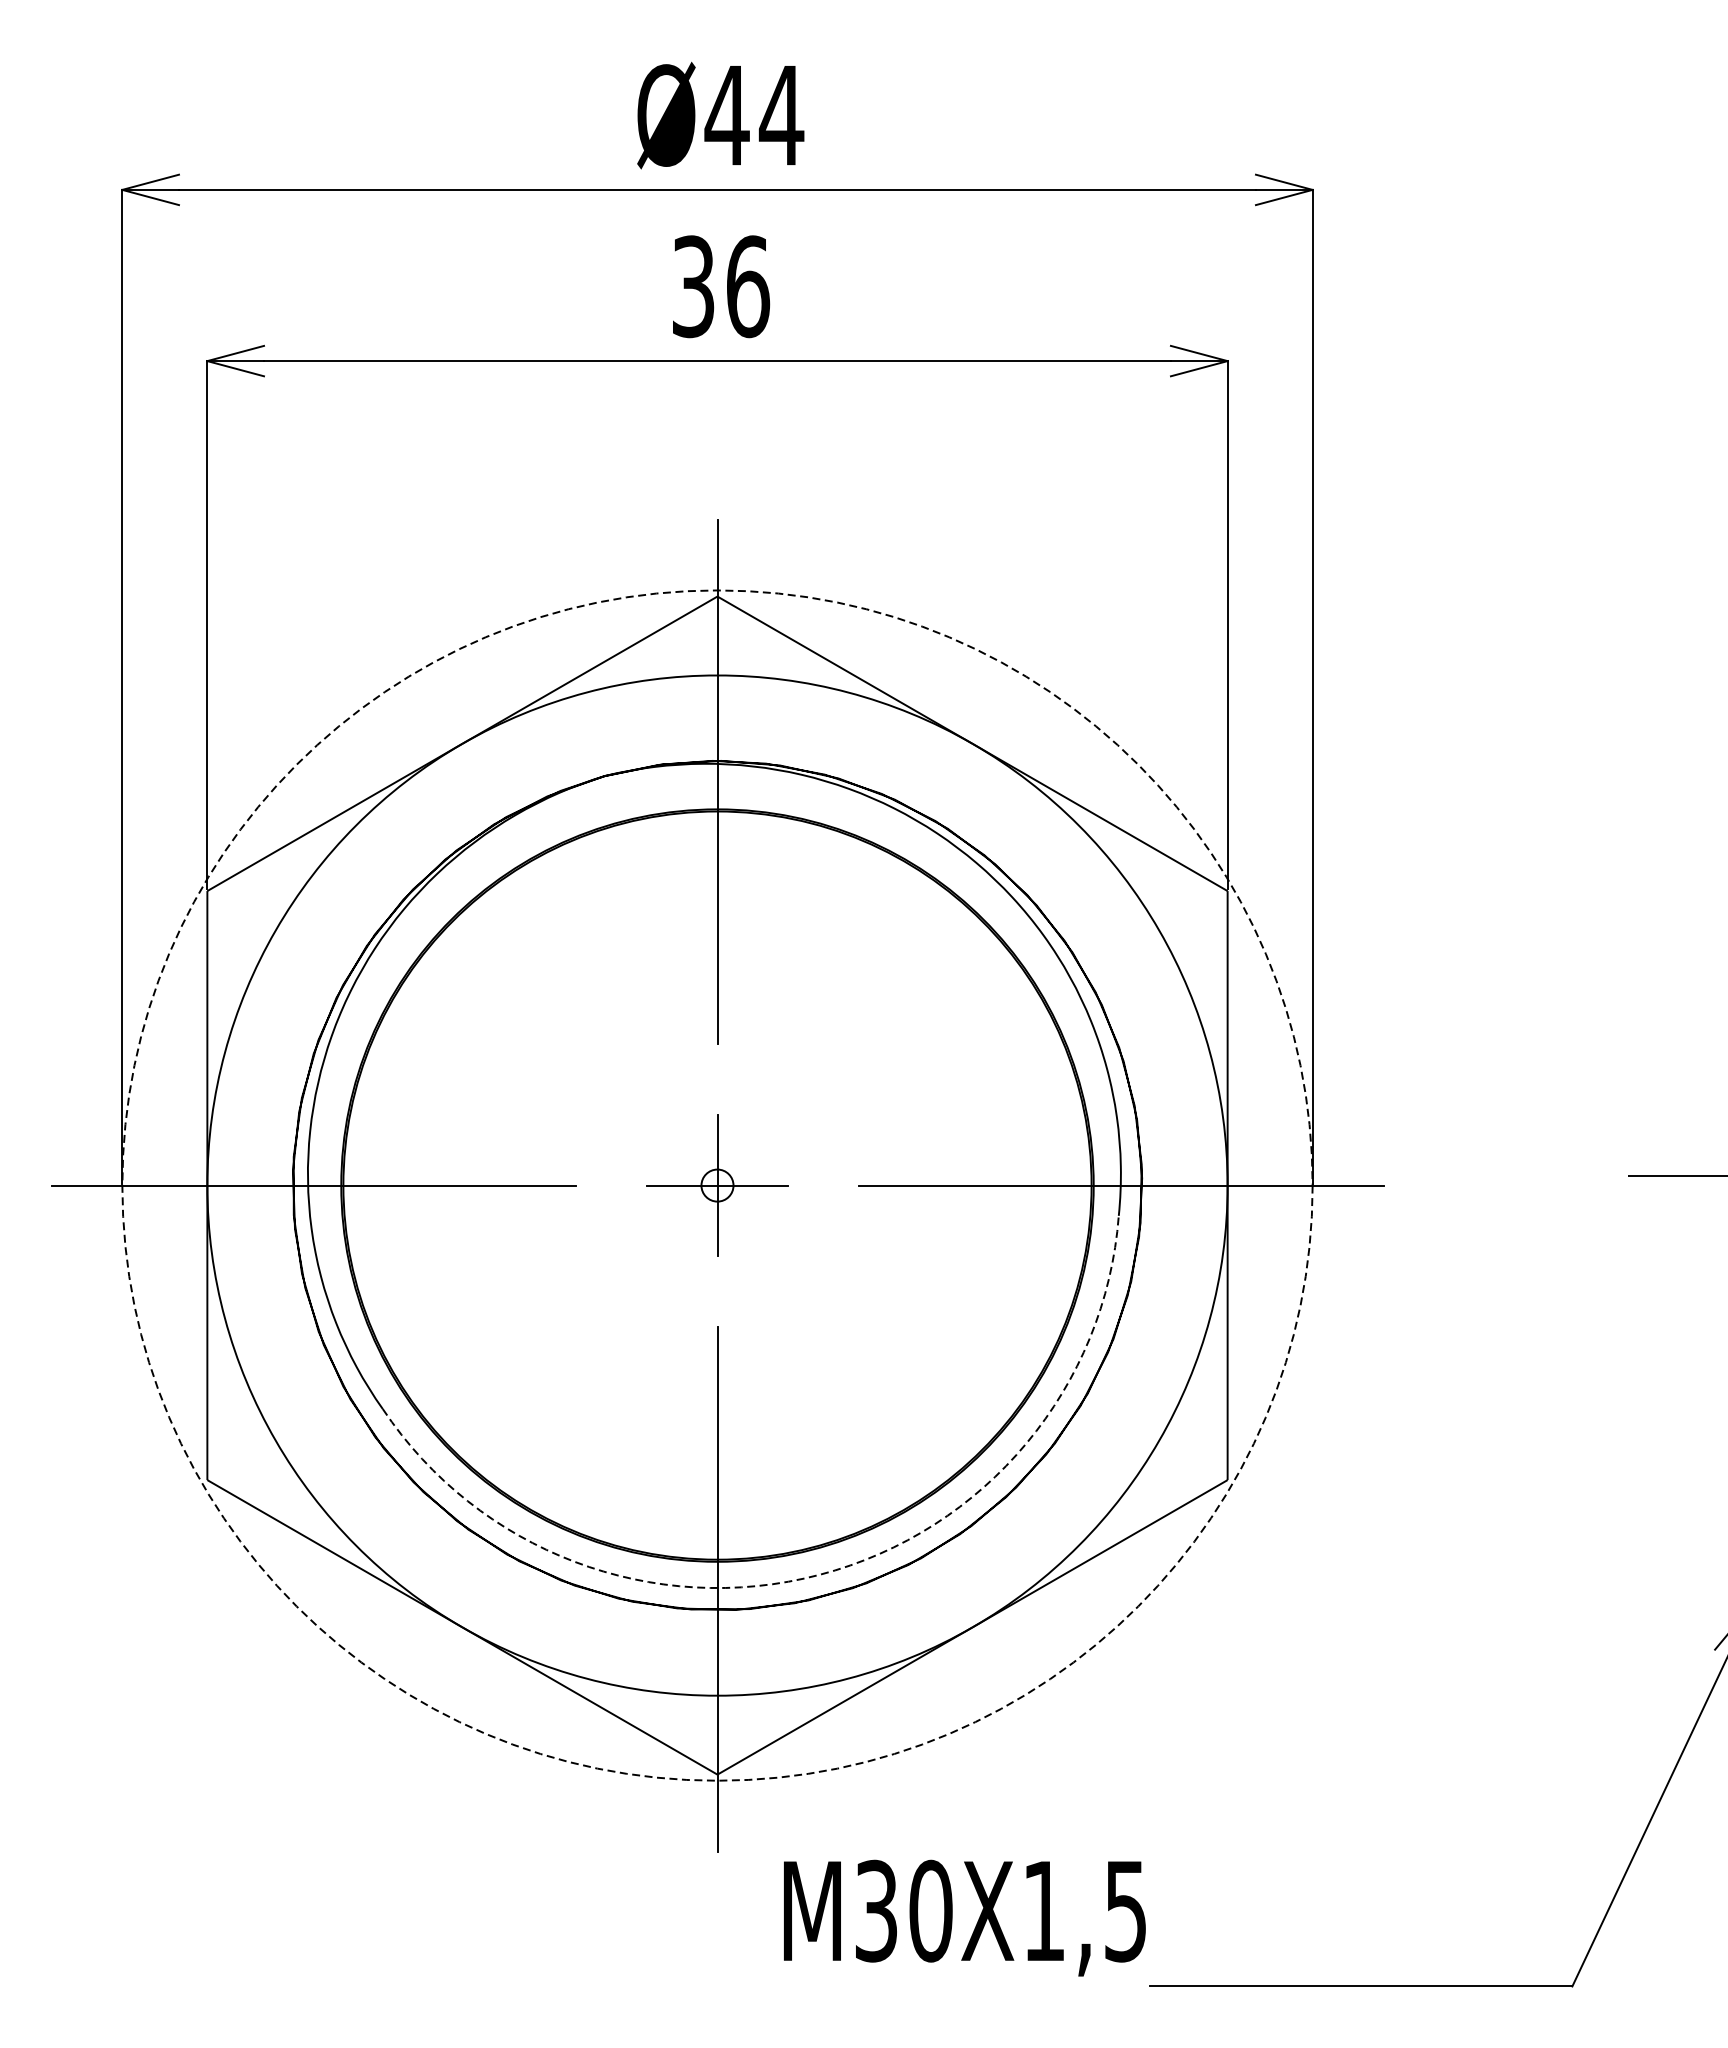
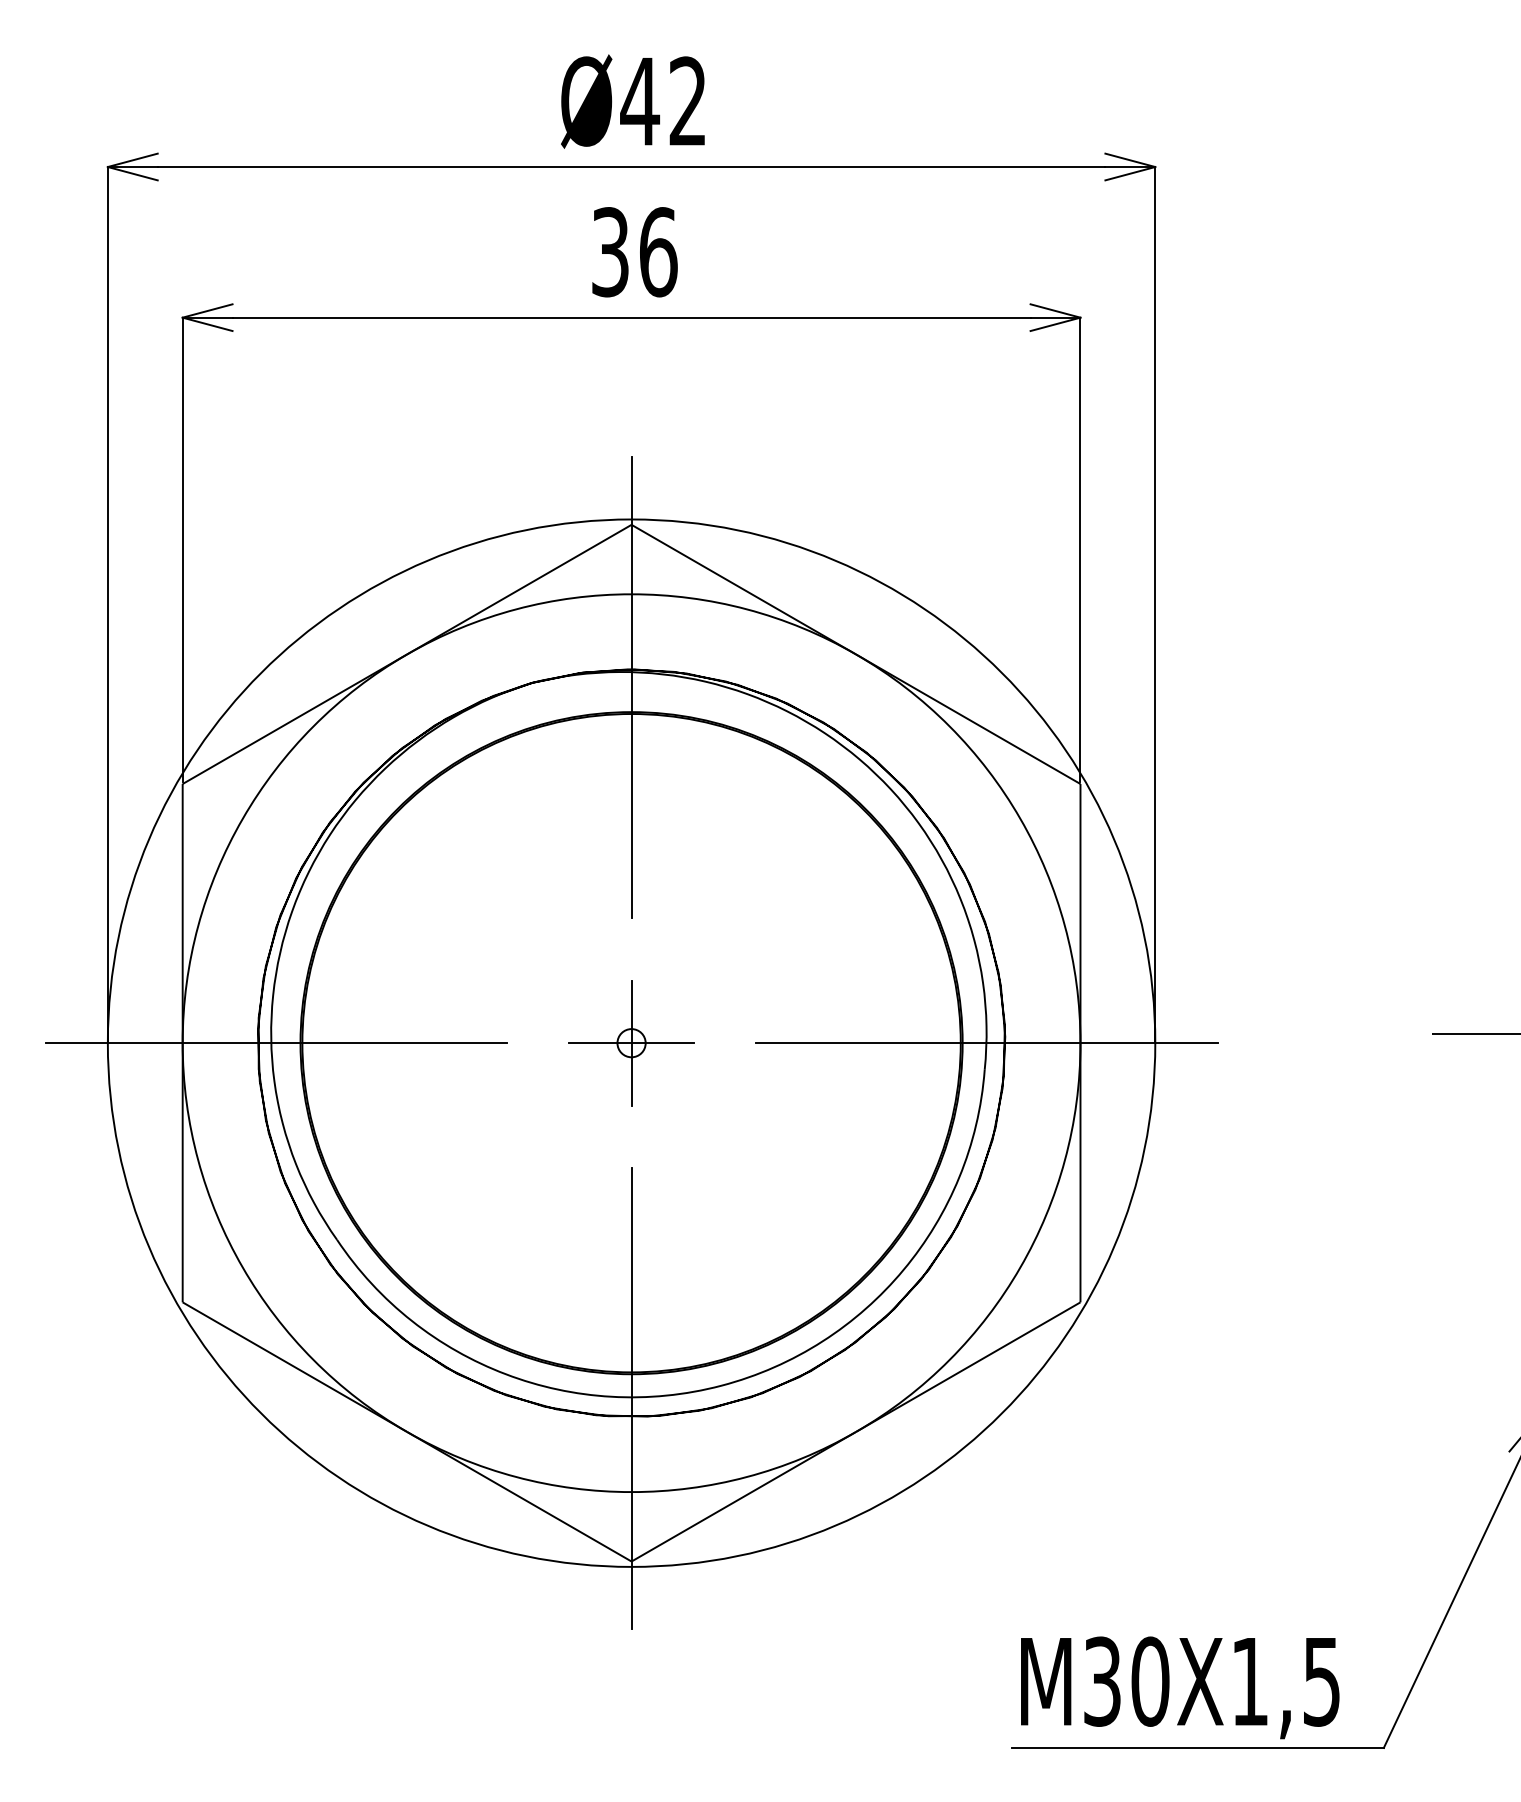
text: (781, 114) -> (687, 100), Ø44 -> Ø42
circle: (717, 1184) -> (631, 1042), dashed -> solid
arc: (819, 1574) -> (721, 1385), dashed -> solid
text: (965, 1917) -> (1180, 1687), moved

